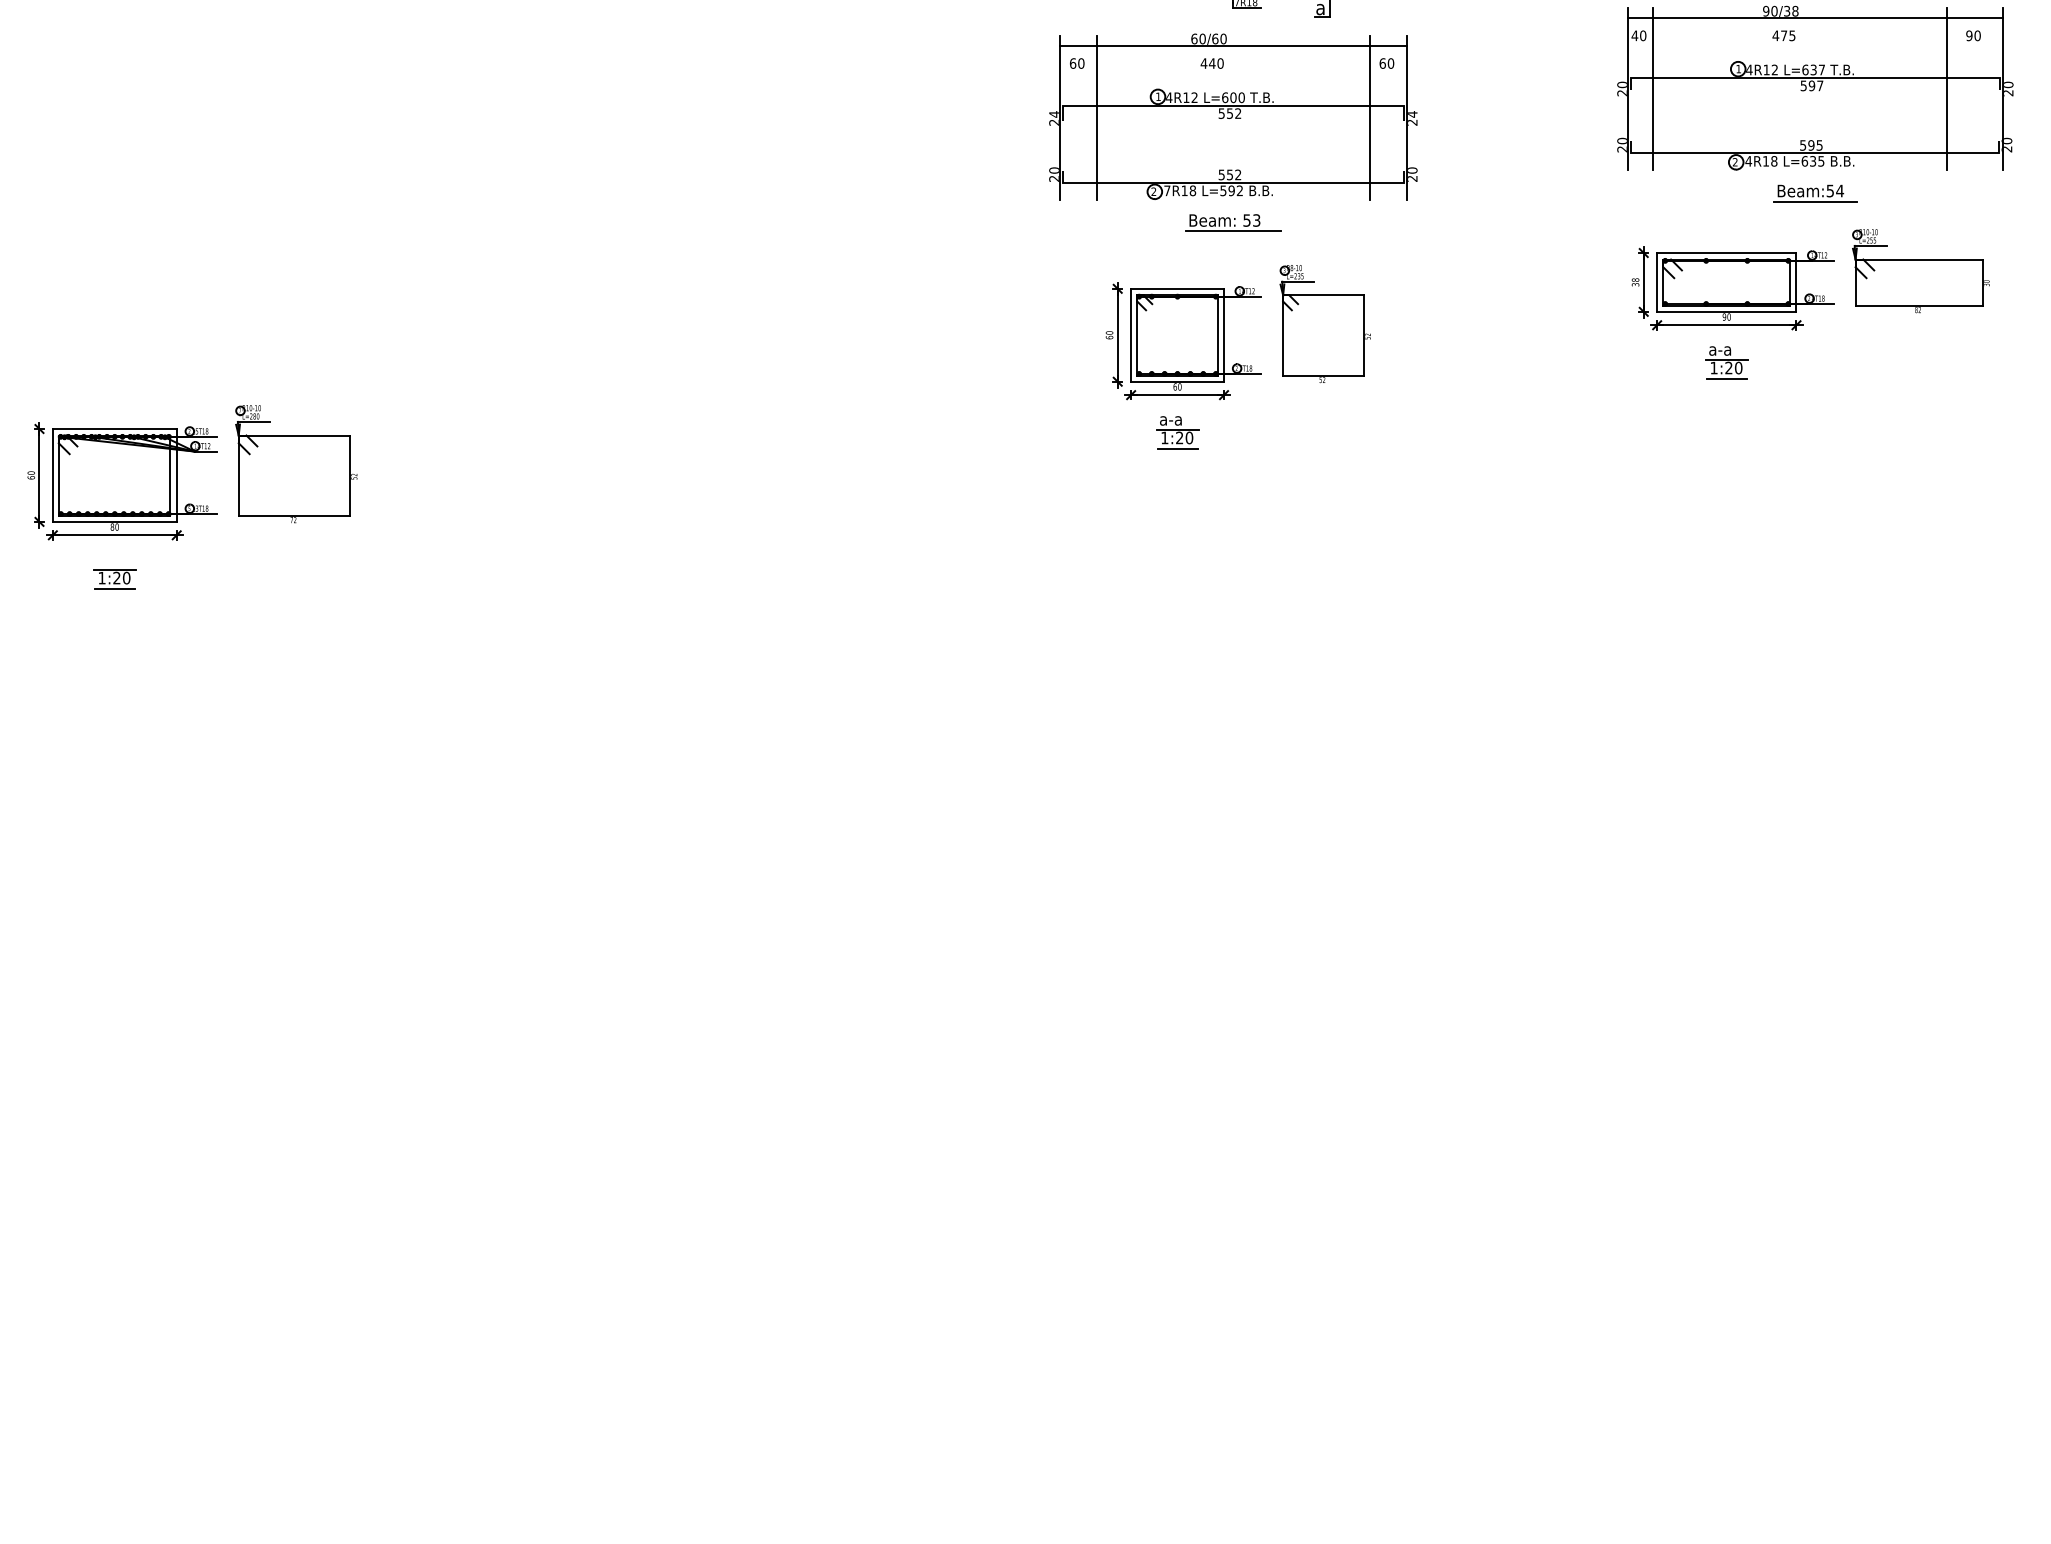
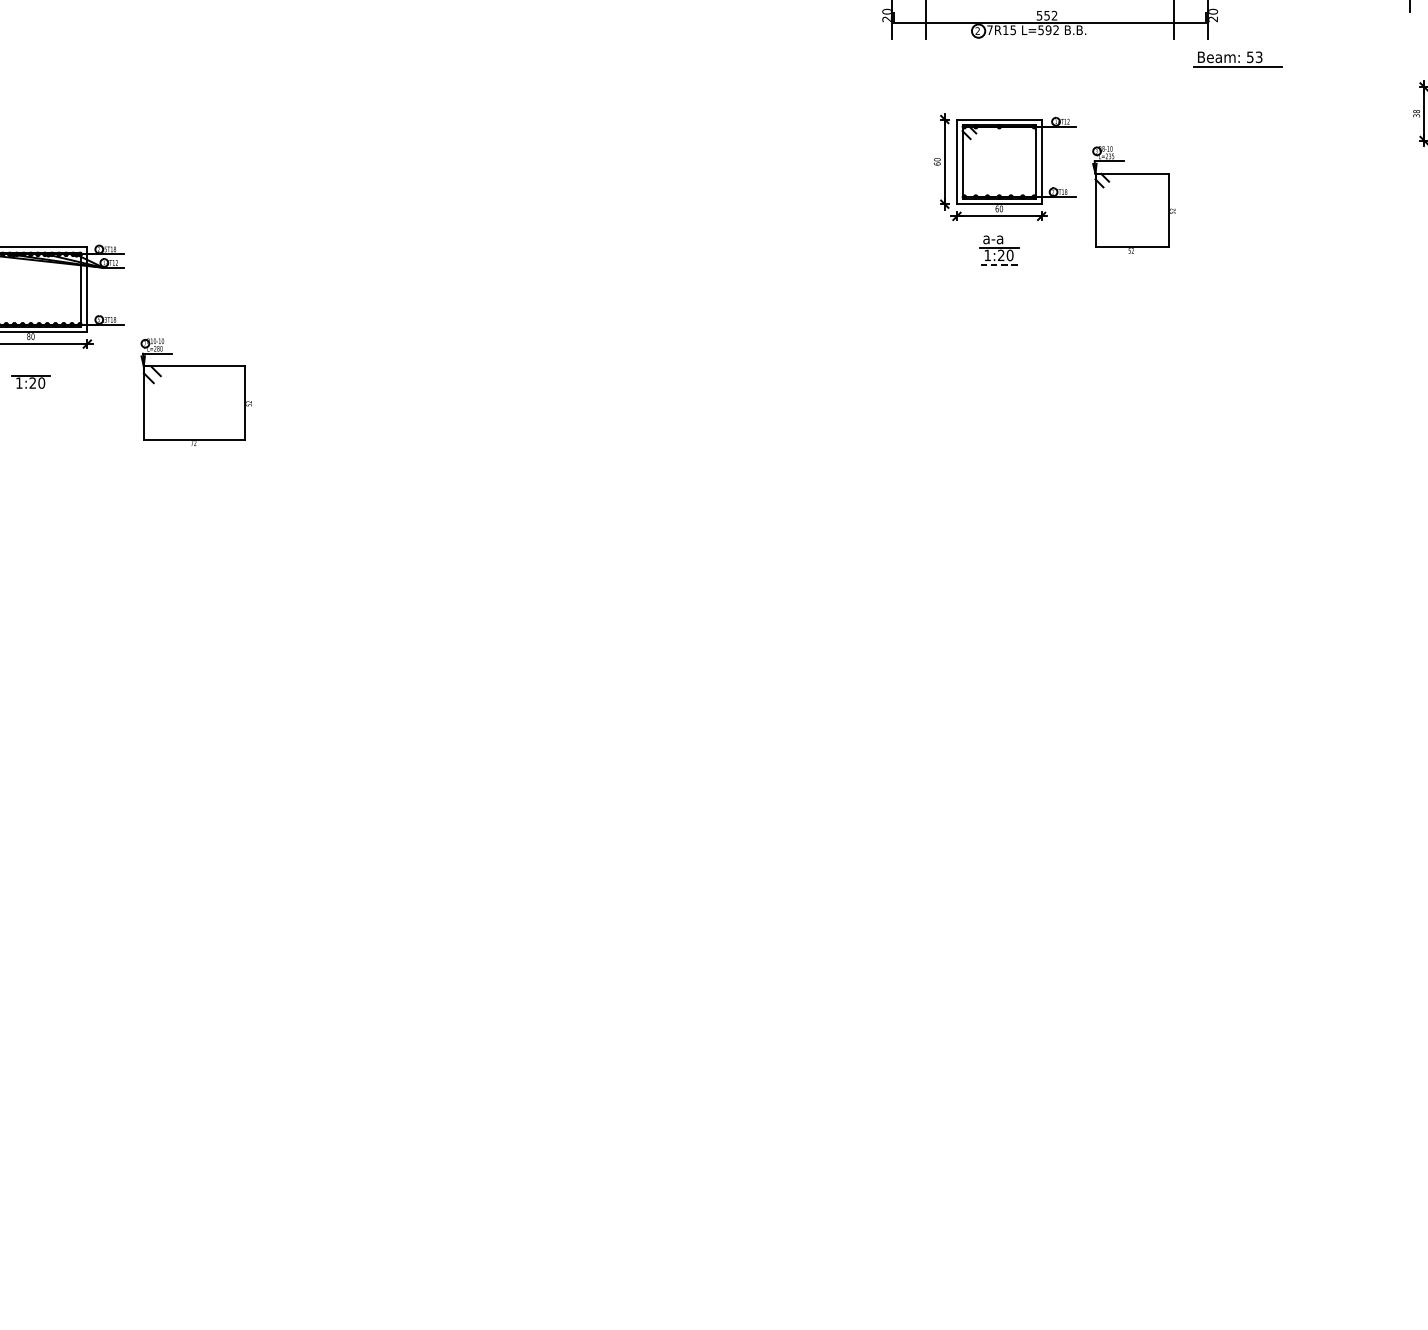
text: (1192, 190) -> (1012, 29), 7R18 -> 7R15
part: (1233, 222) -> (1237, 59), moved
part: (1324, 324) -> (1133, 200), moved
line: (1178, 448) -> (1000, 265), solid -> dashed
part: (296, 464) -> (196, 392), moved
line: (114, 588) -> (30, 392), removed

